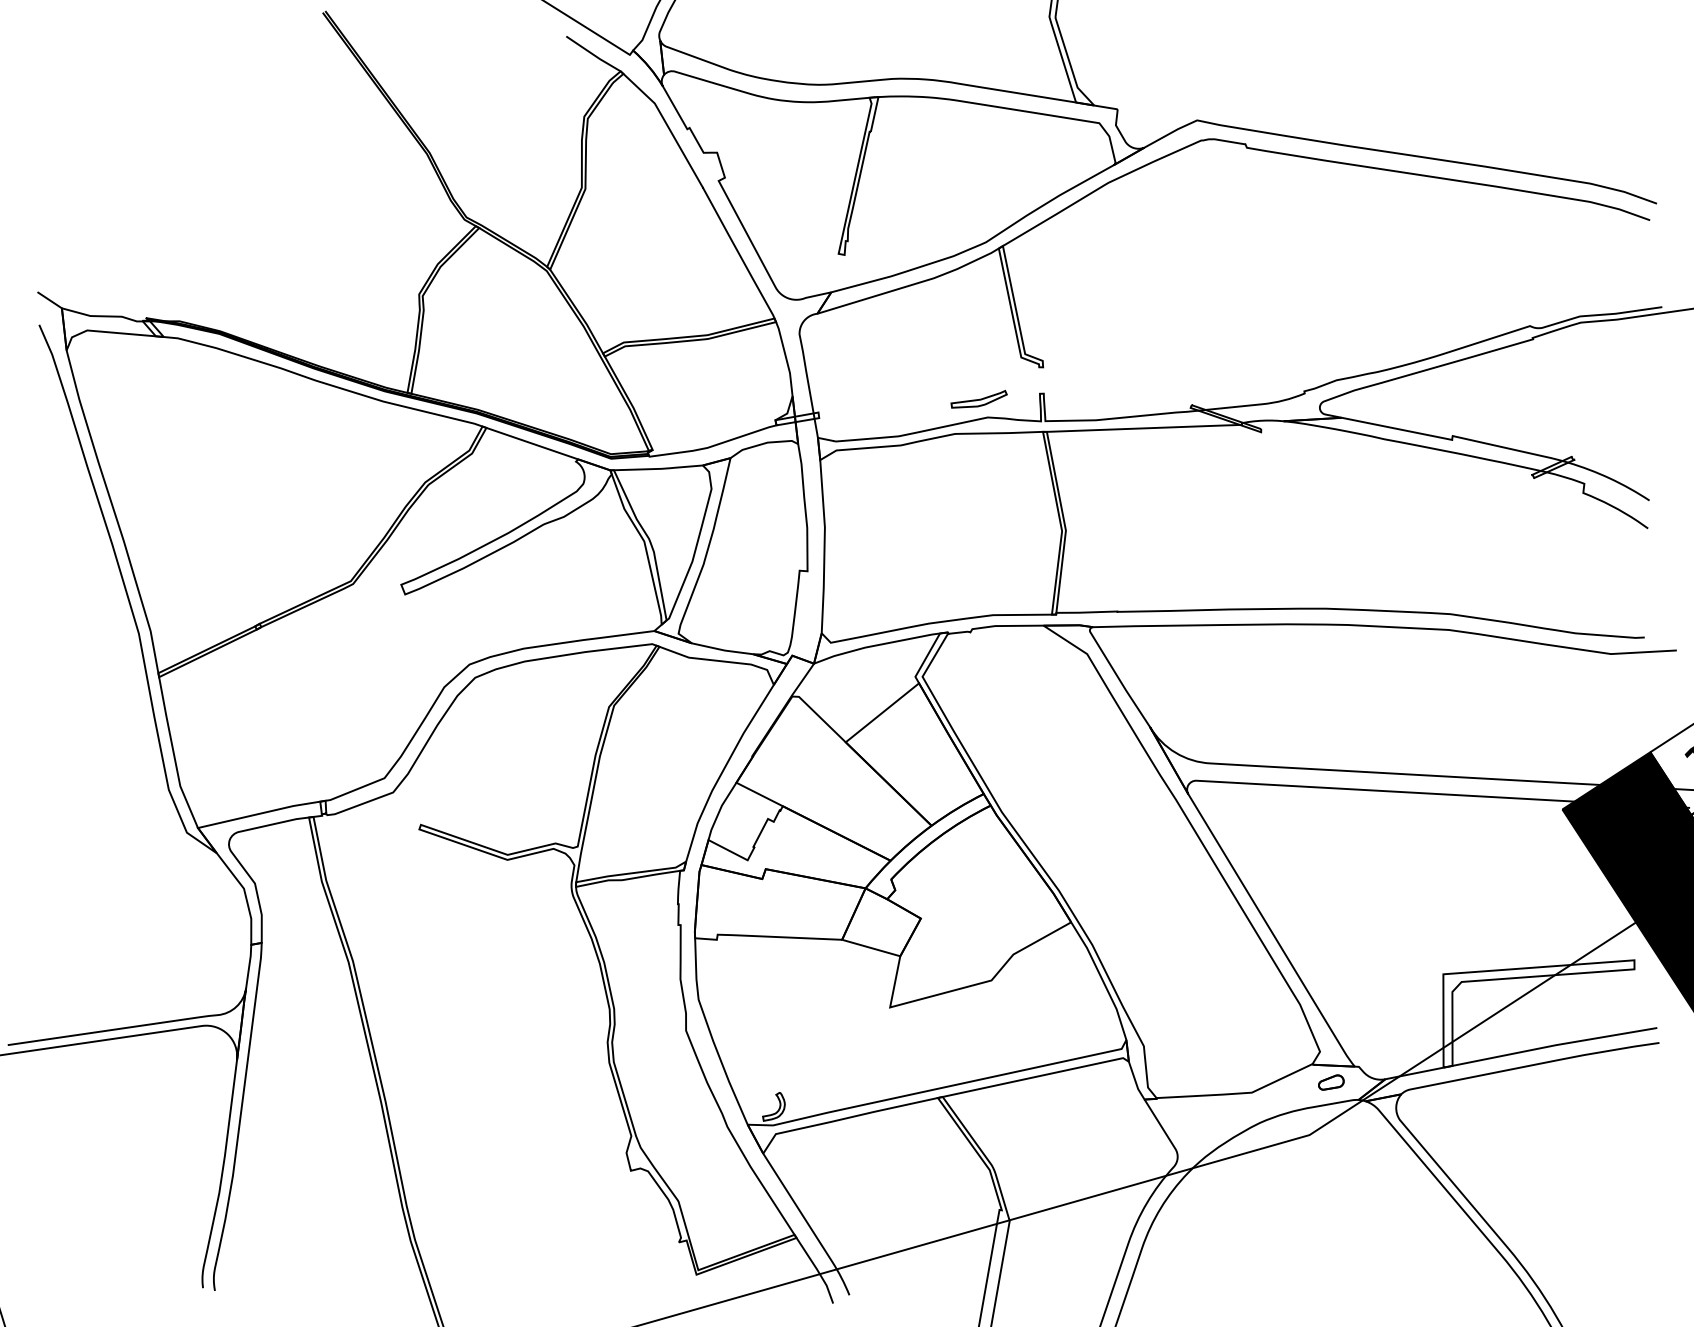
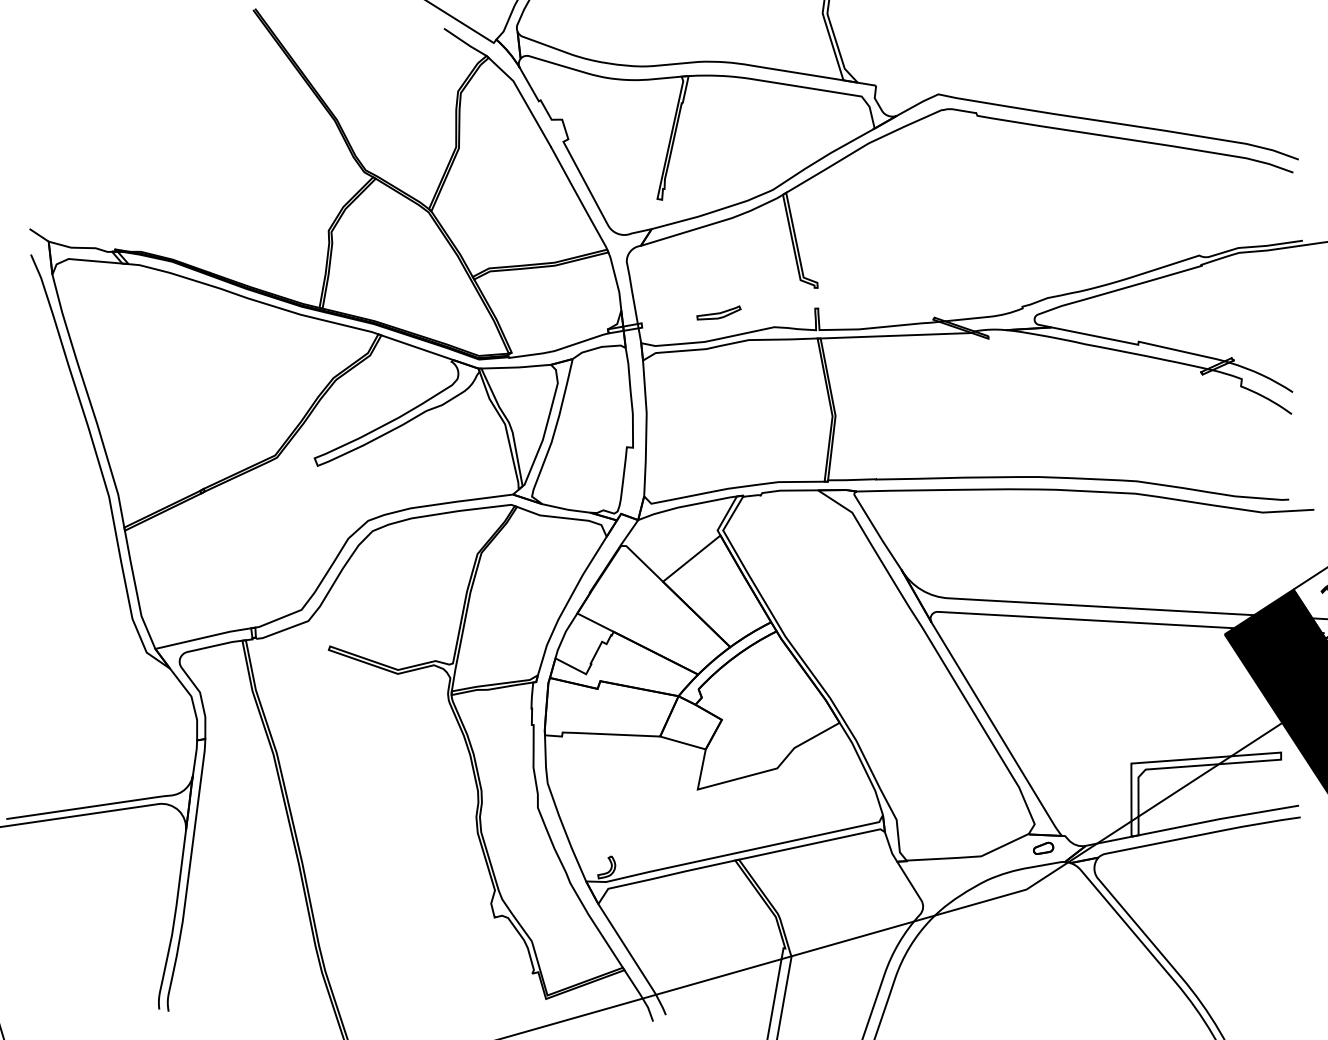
part: (978, 398) -> (718, 312), moved

